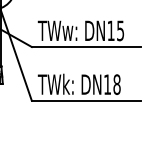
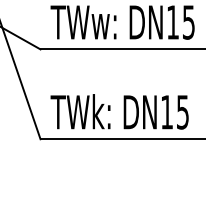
text: (116, 84) -> (182, 112), DN18 -> DN15

